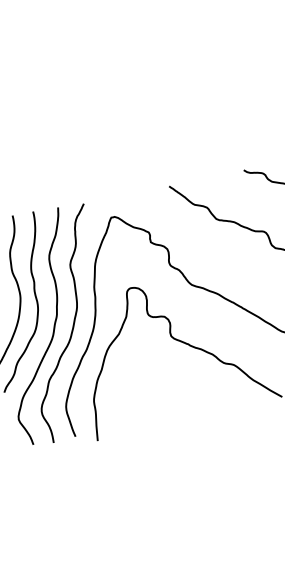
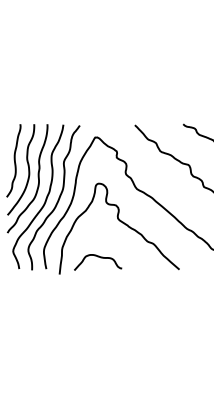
curve: (156, 403) -> (100, 258), added

